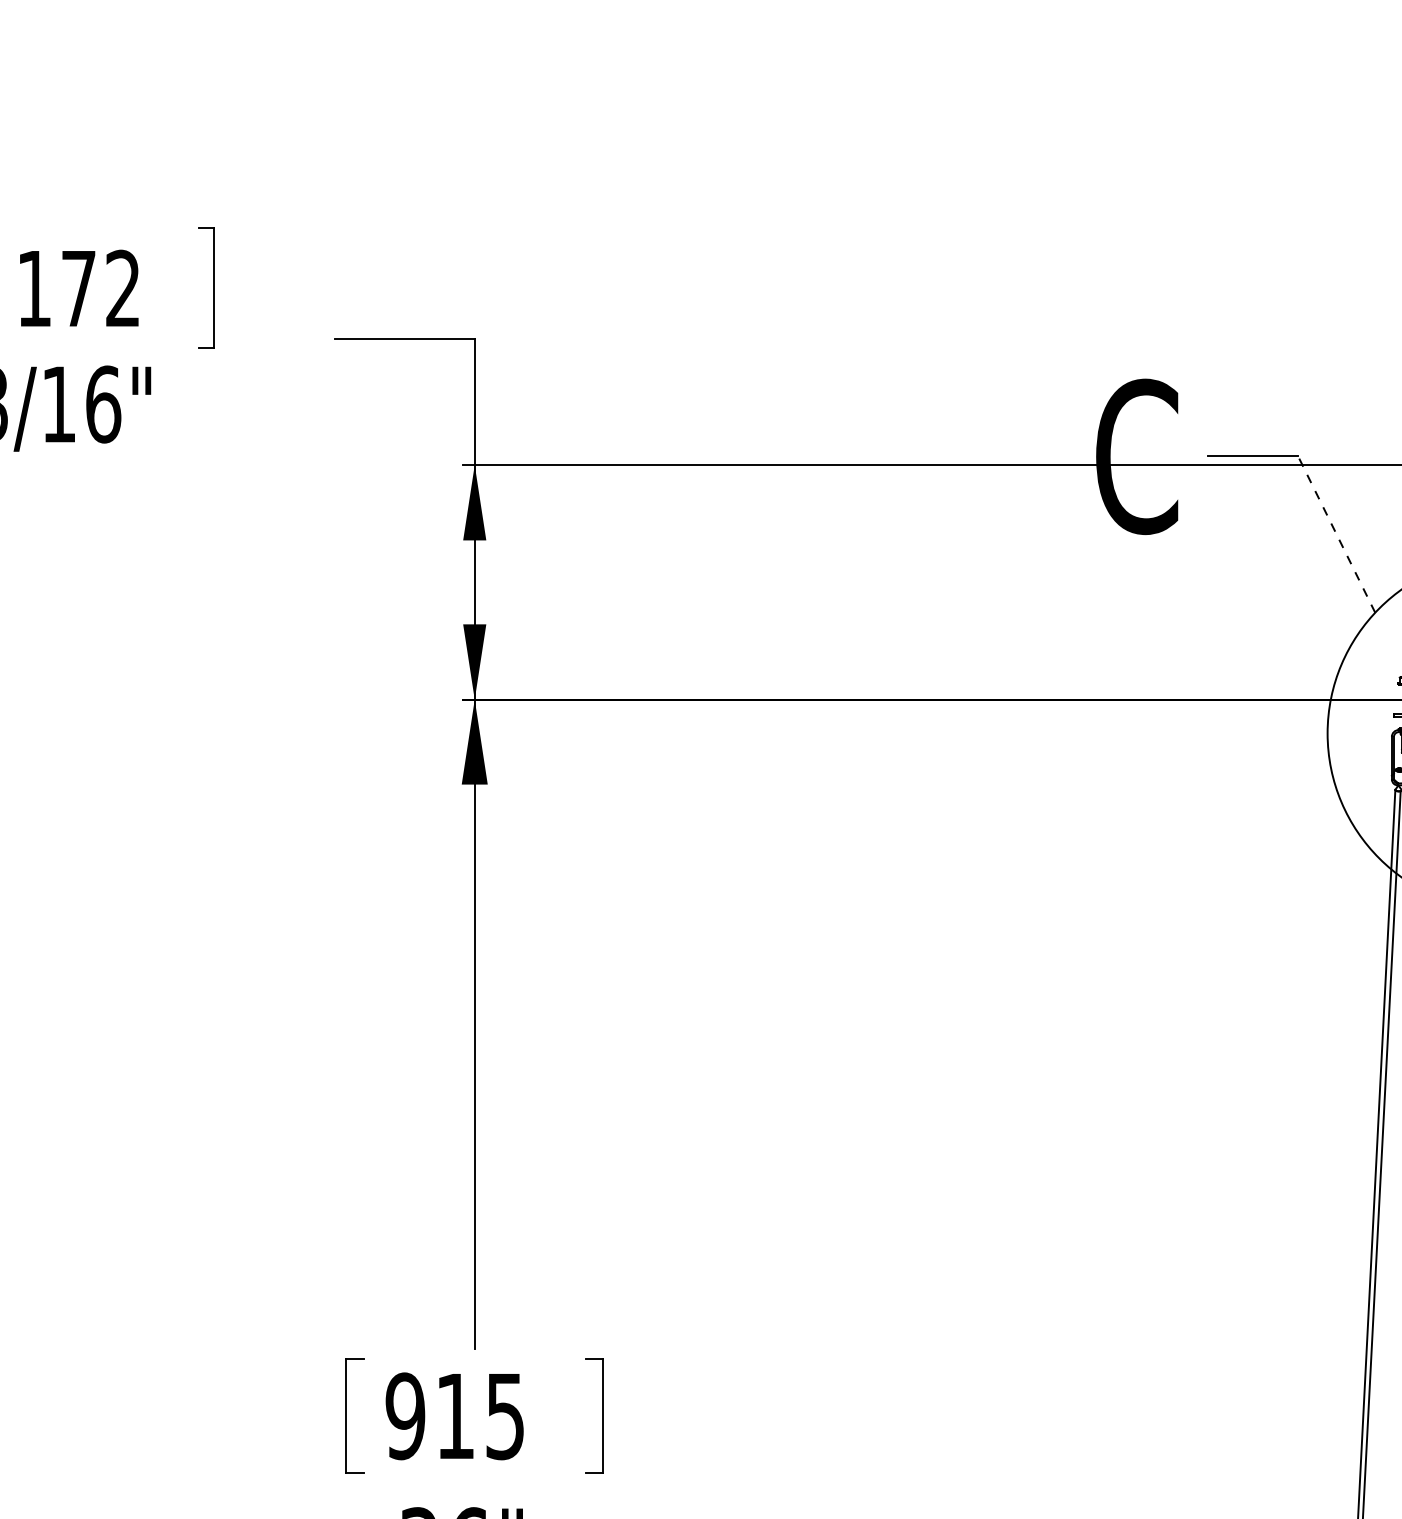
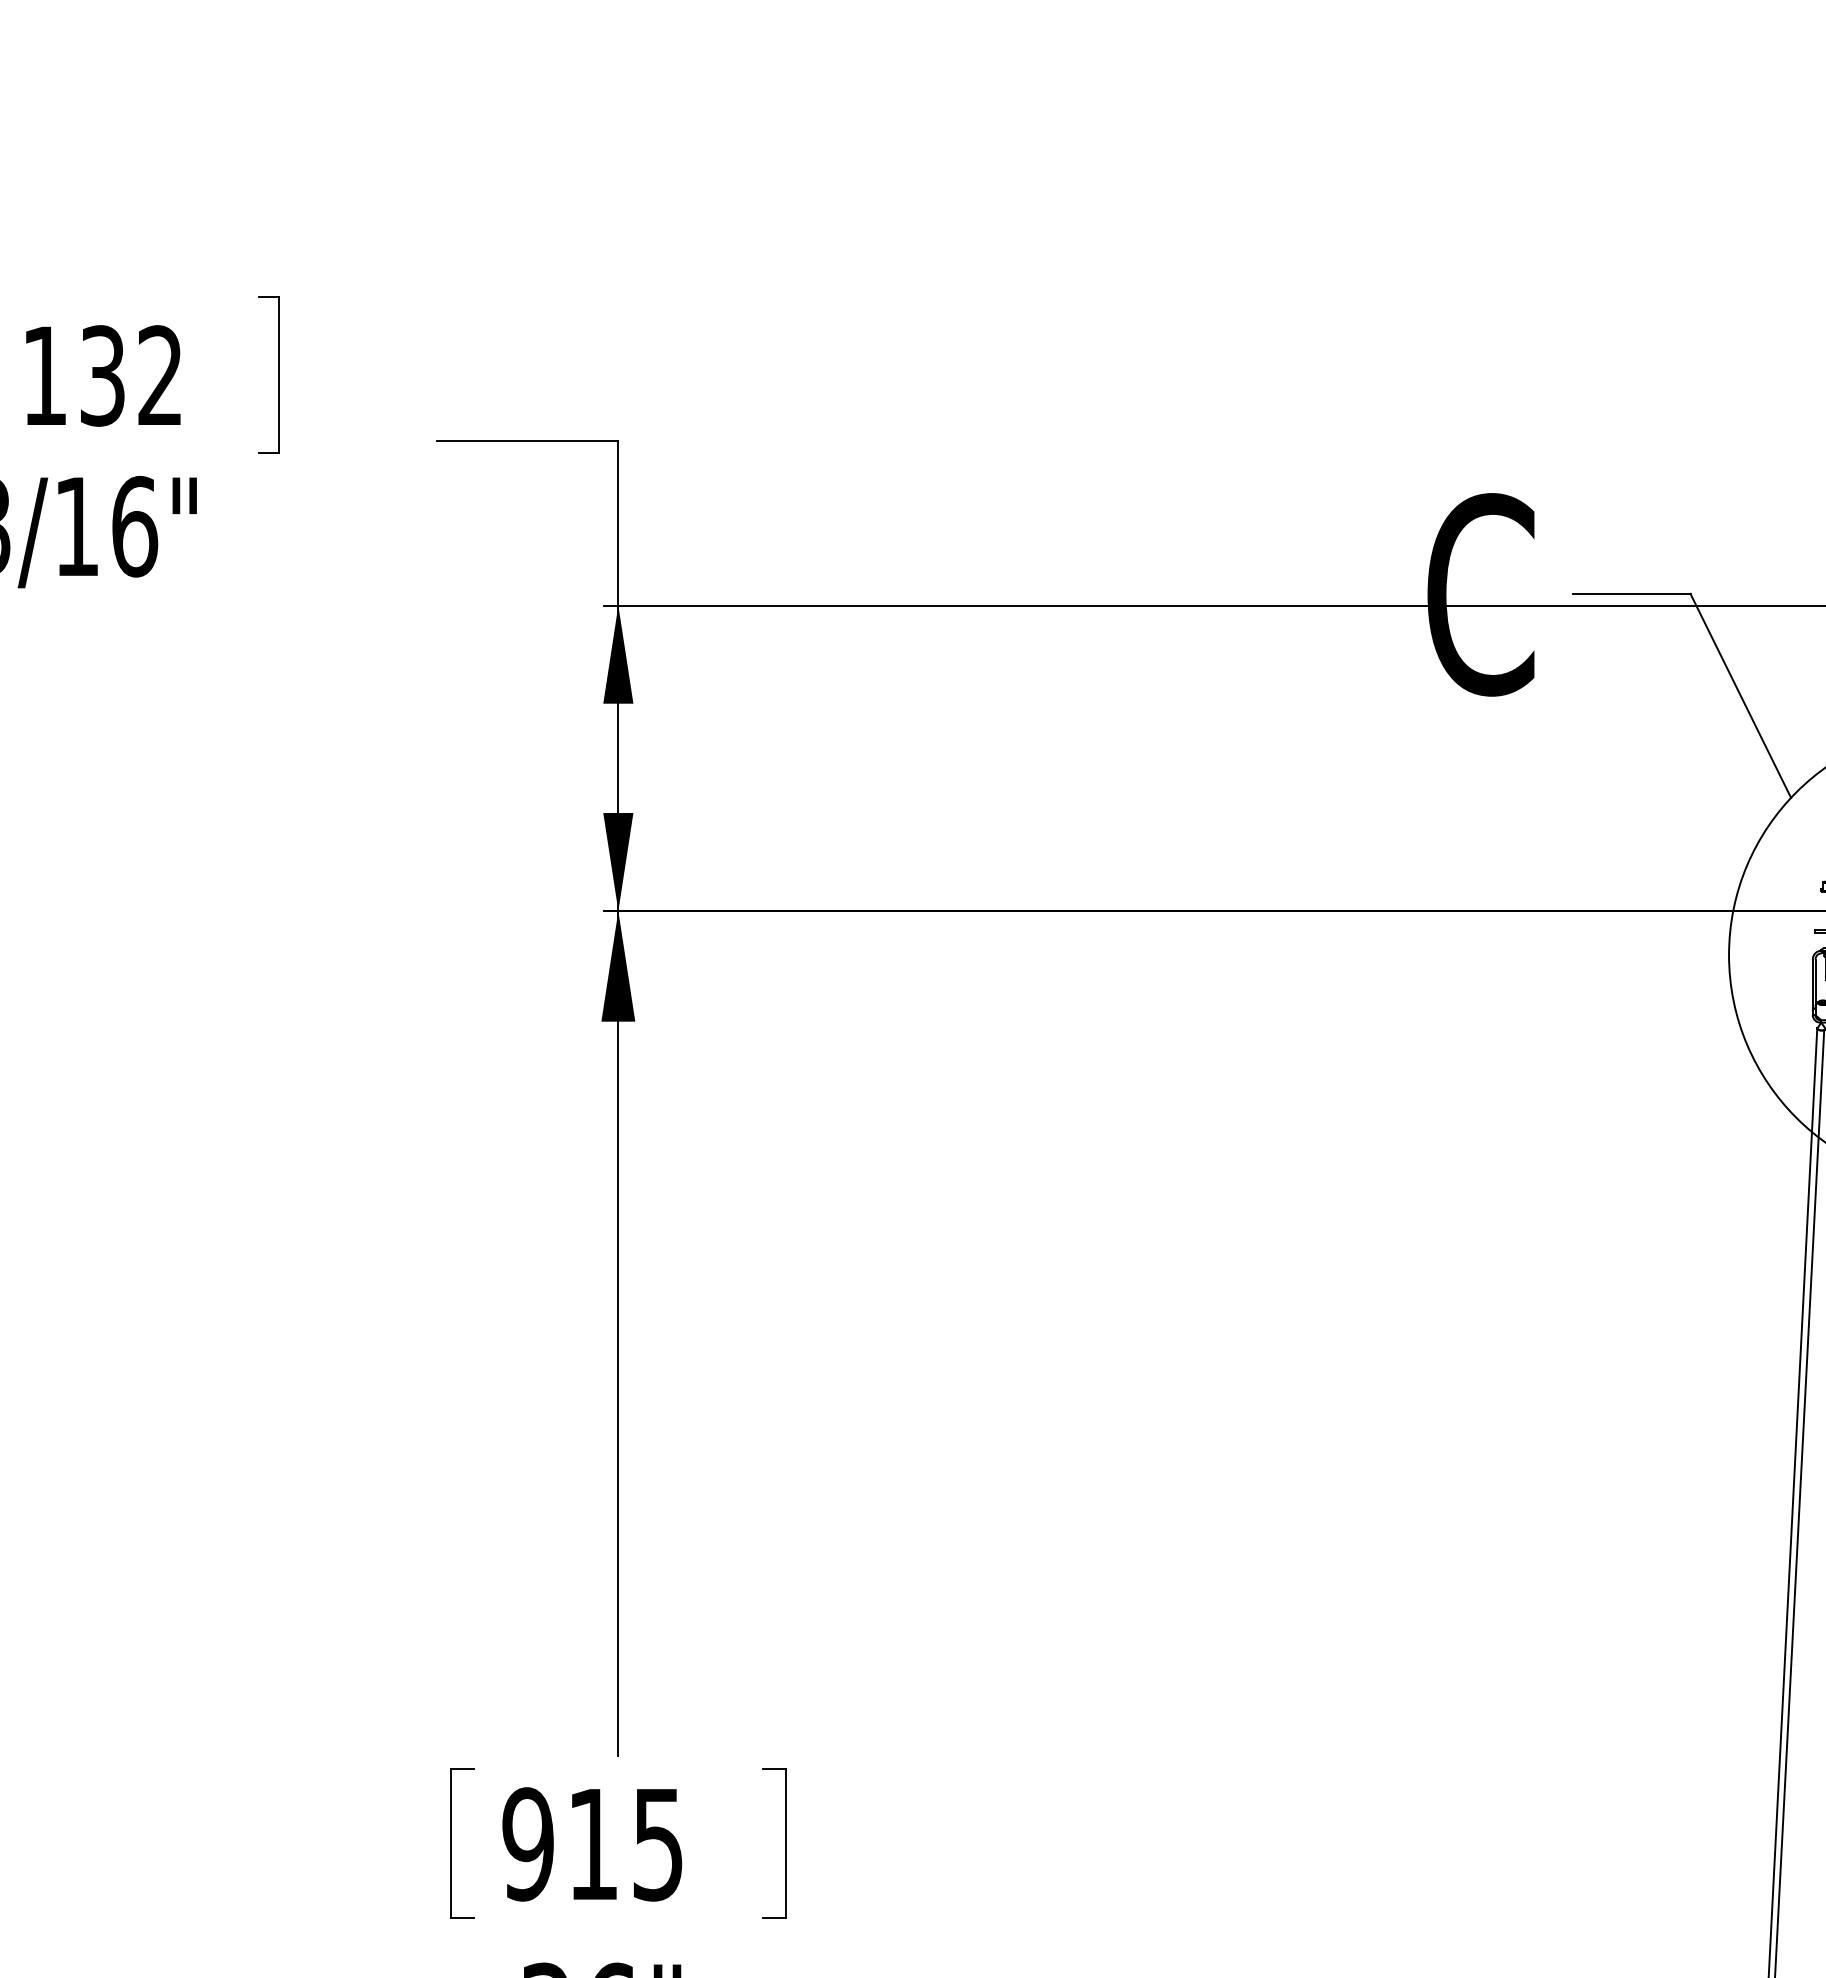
text: (78, 288) -> (102, 375), 172 -> 132
line: (1336, 534) -> (1740, 695), dashed -> solid

